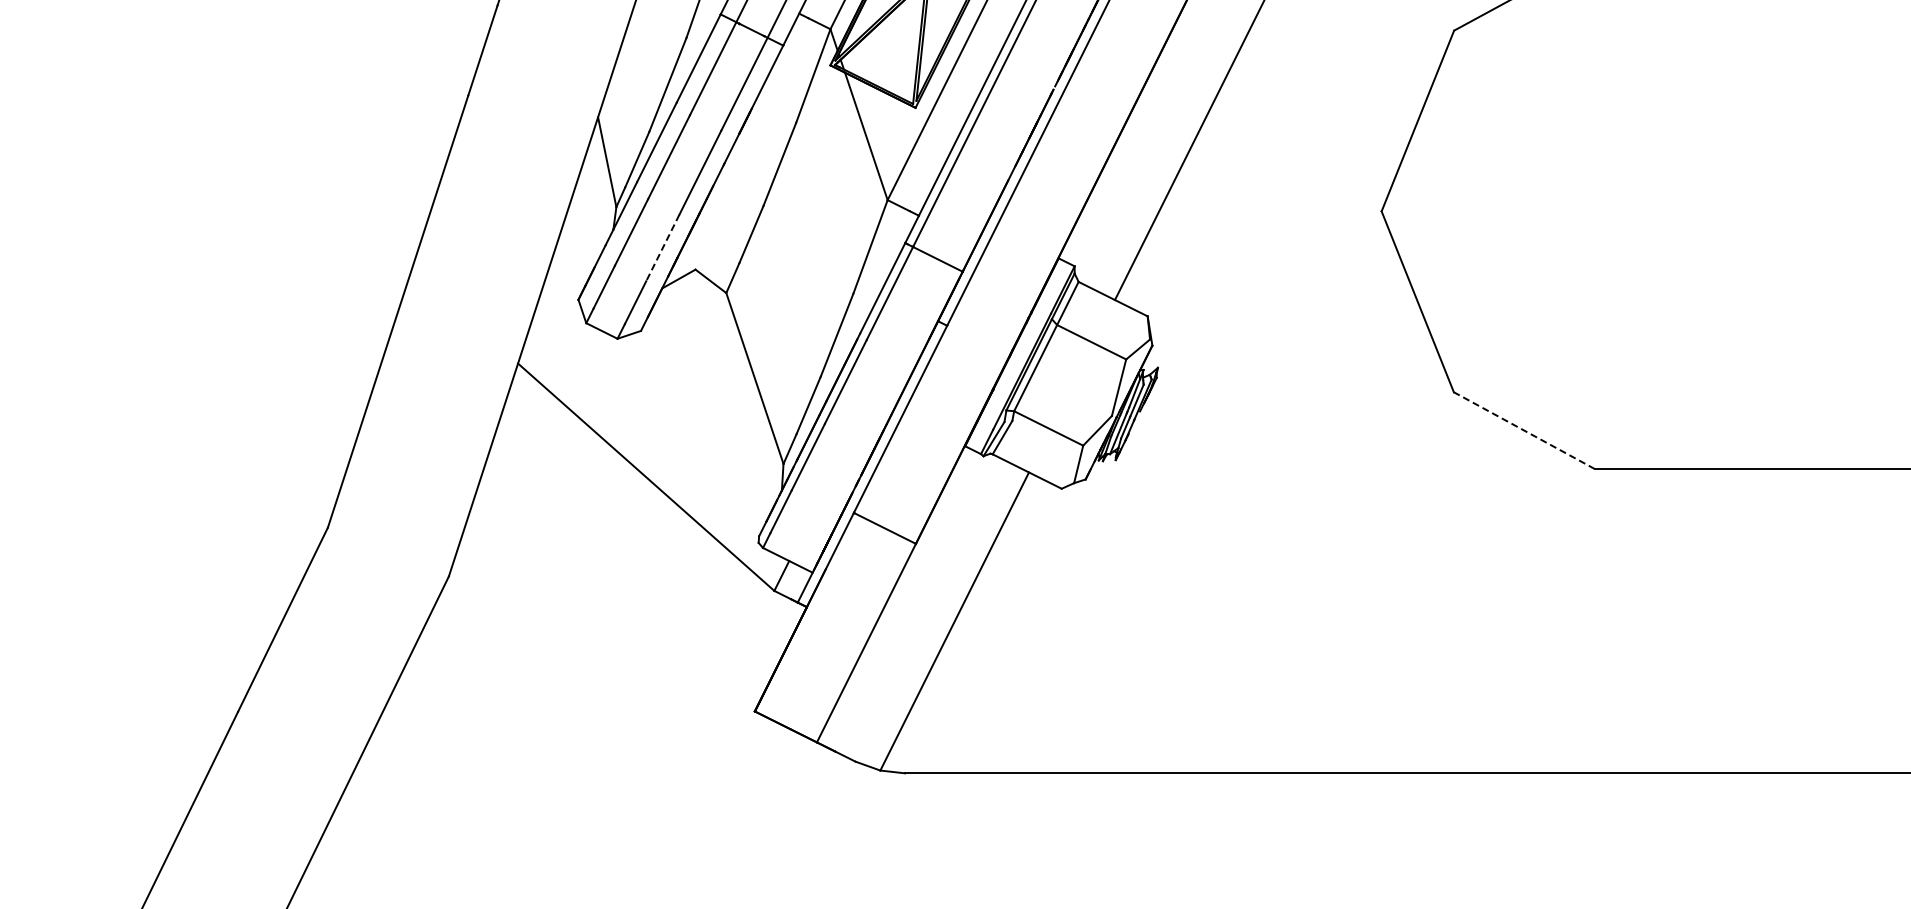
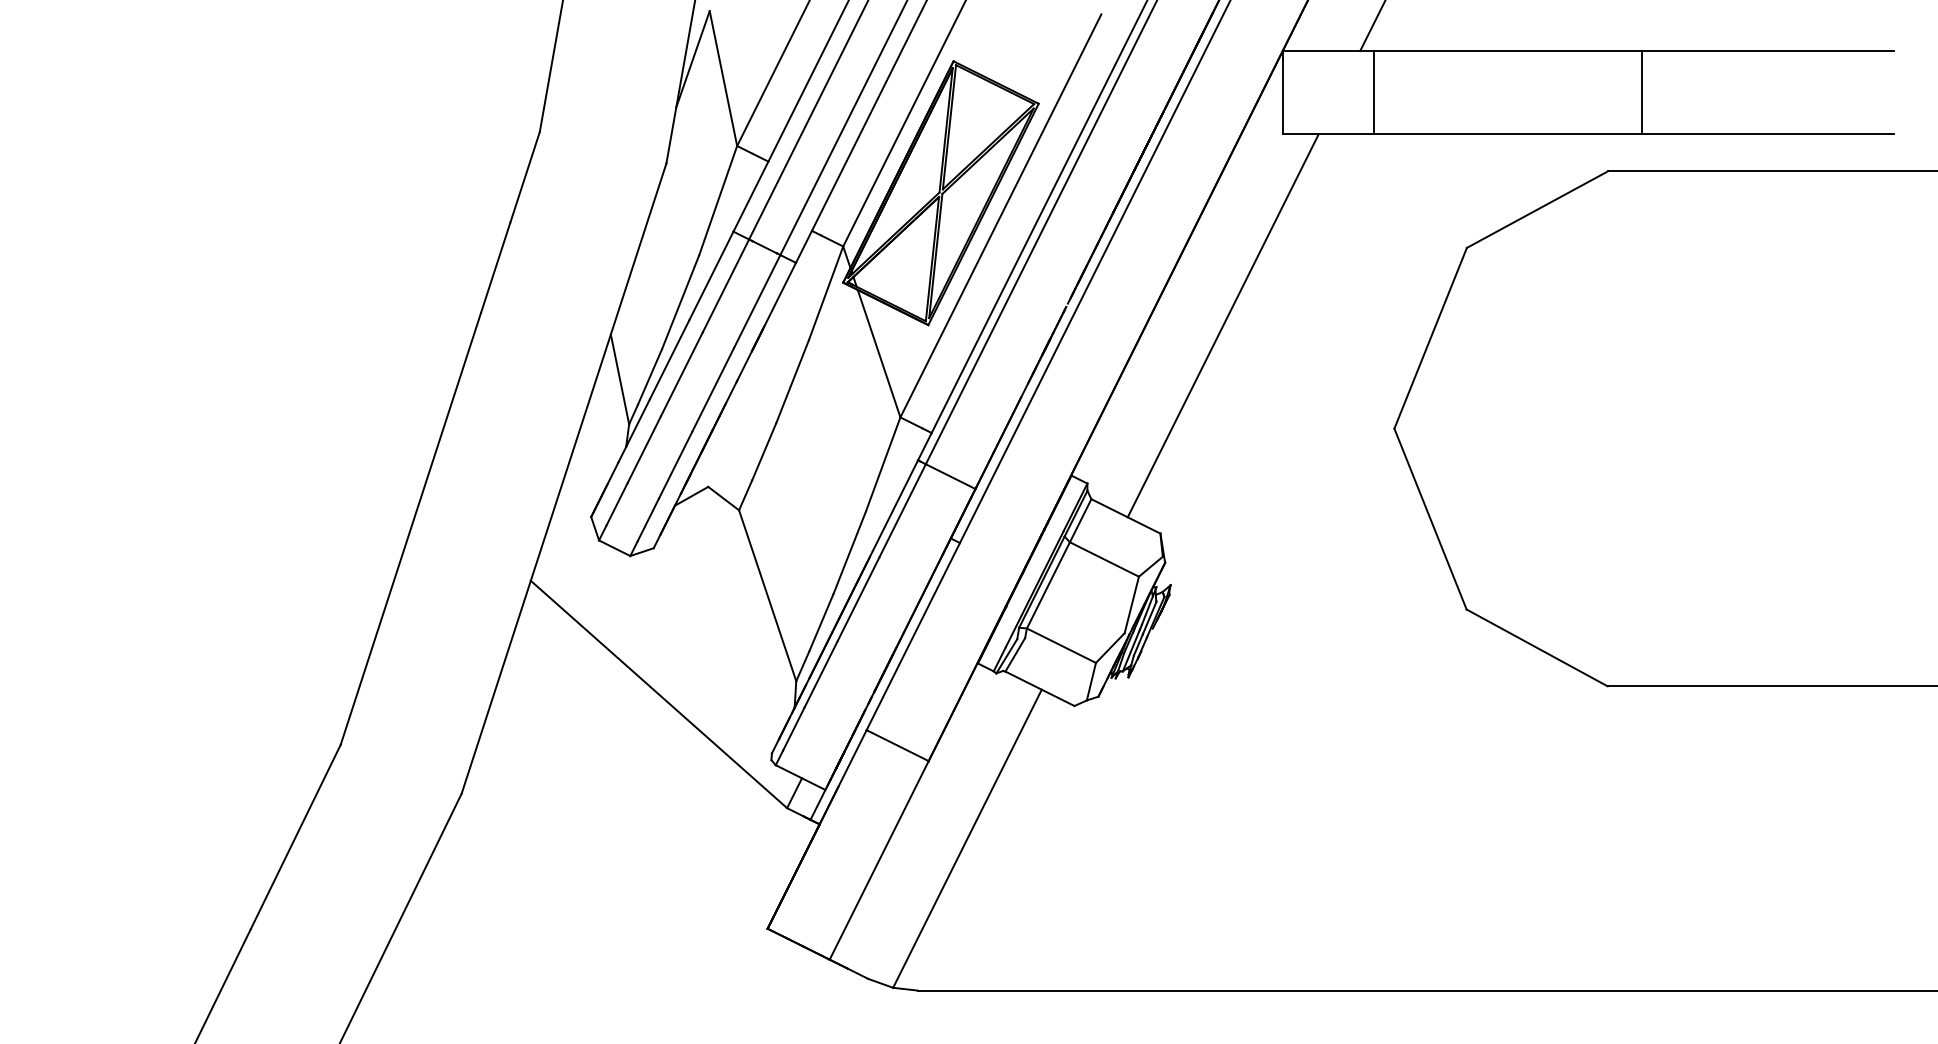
line: (662, 248) -> (675, 465), dashed -> solid
line: (1523, 430) -> (1536, 647), dashed -> solid

